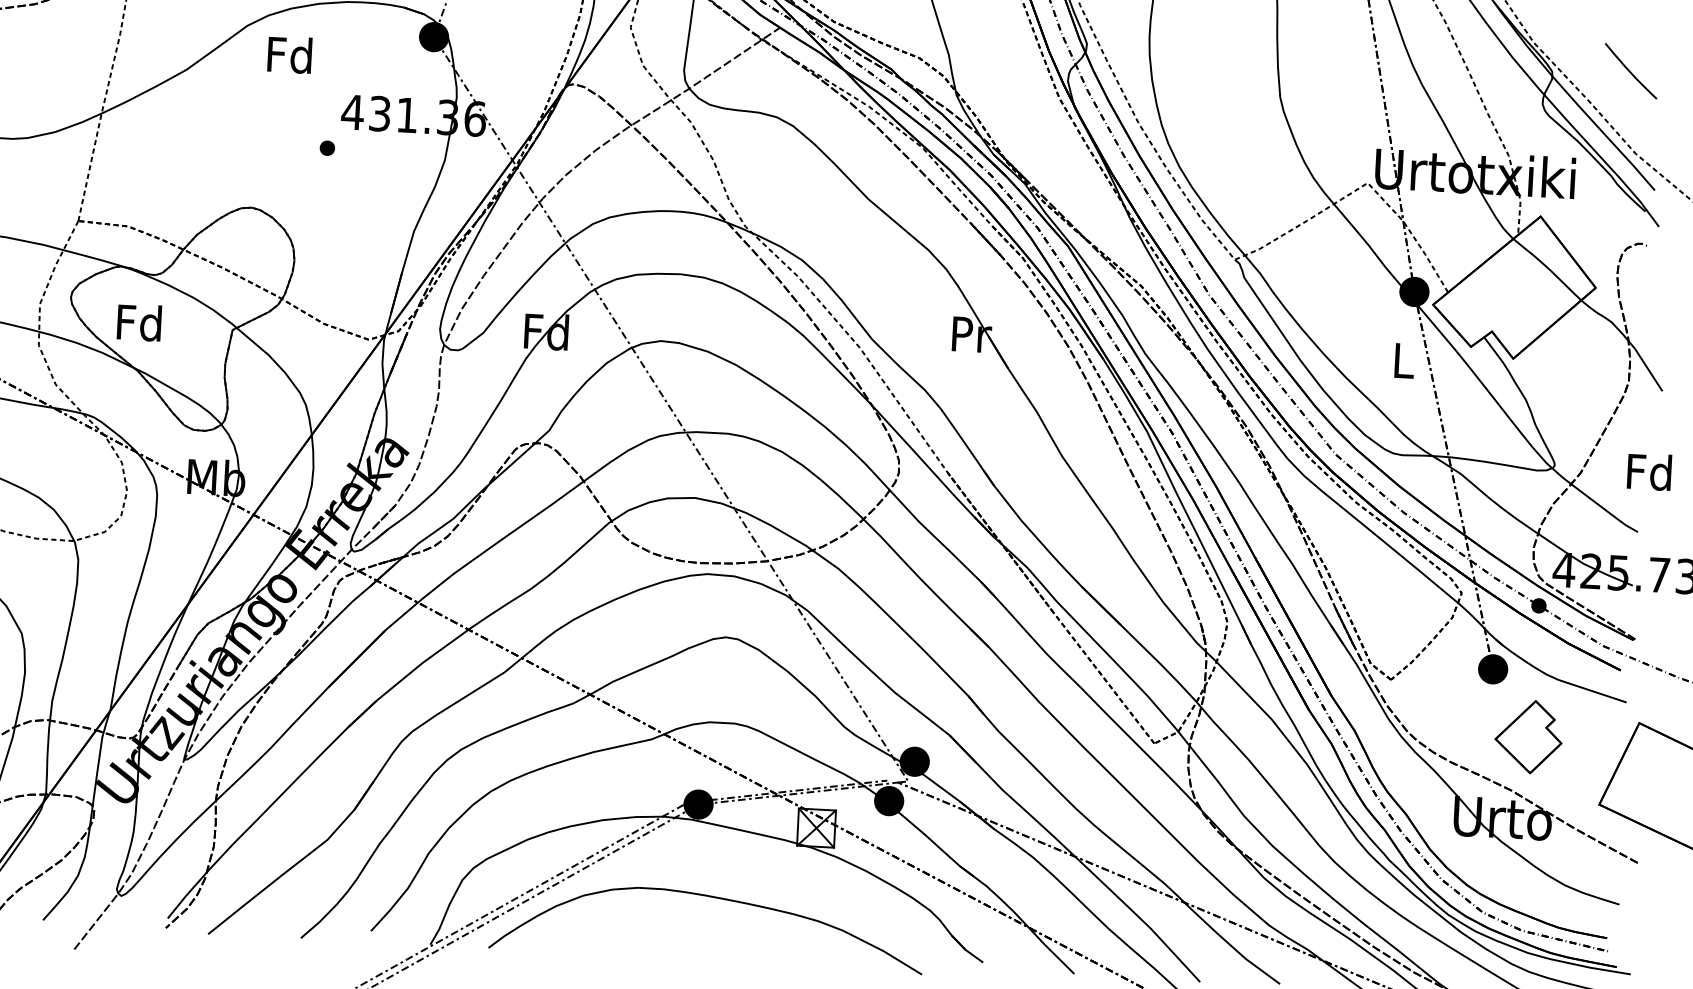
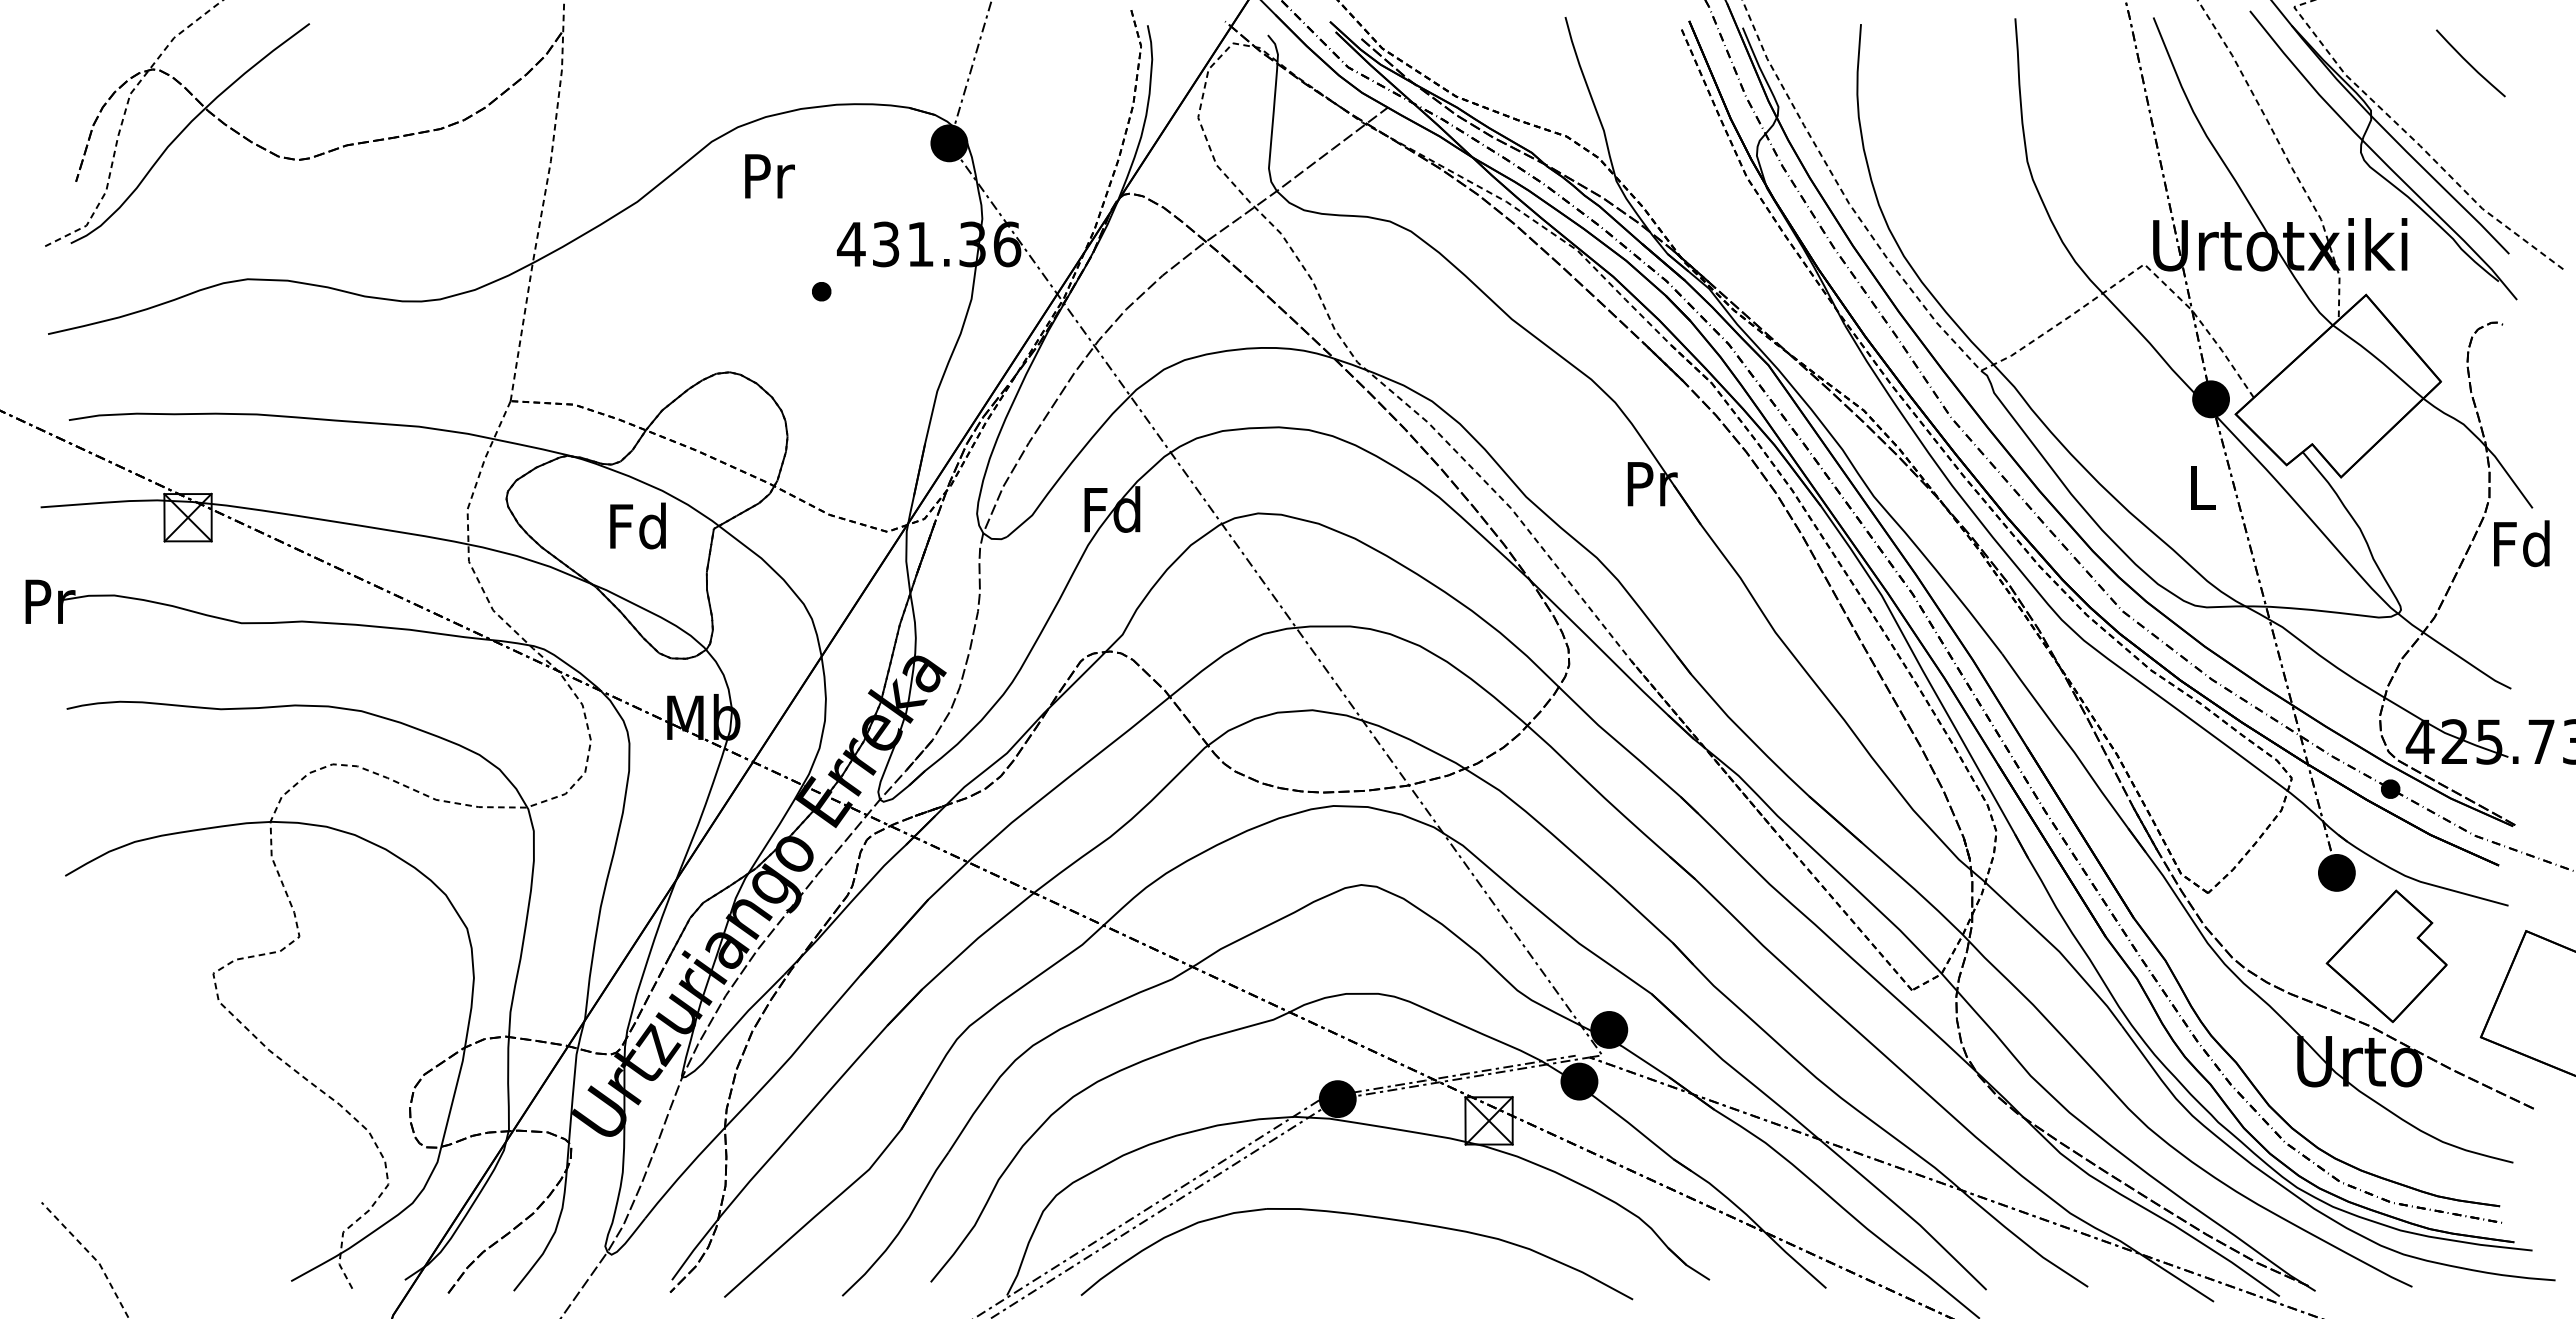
text: (289, 54) -> (767, 175), Fd -> Pr
curve: (1630, 71) -> (2470, 63), moved
text: (139, 322) -> (637, 525), moved
text: (1649, 471) -> (2521, 543), moved
part: (1528, 736) -> (2386, 955), size x1.43

